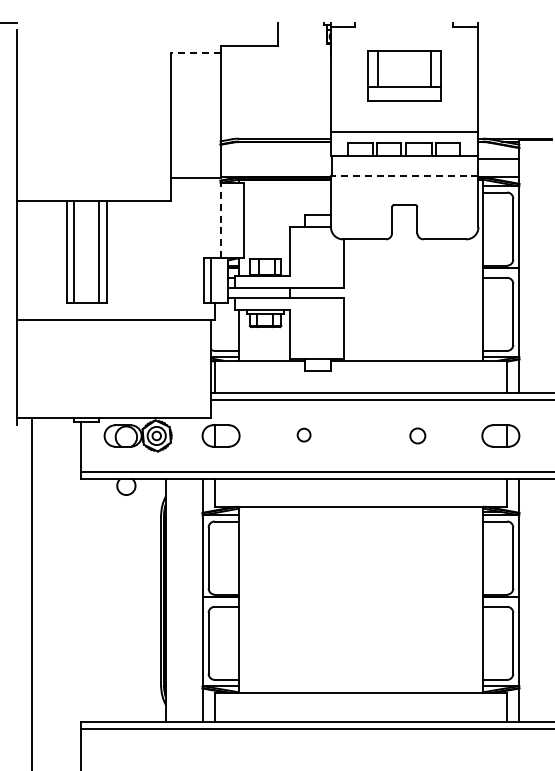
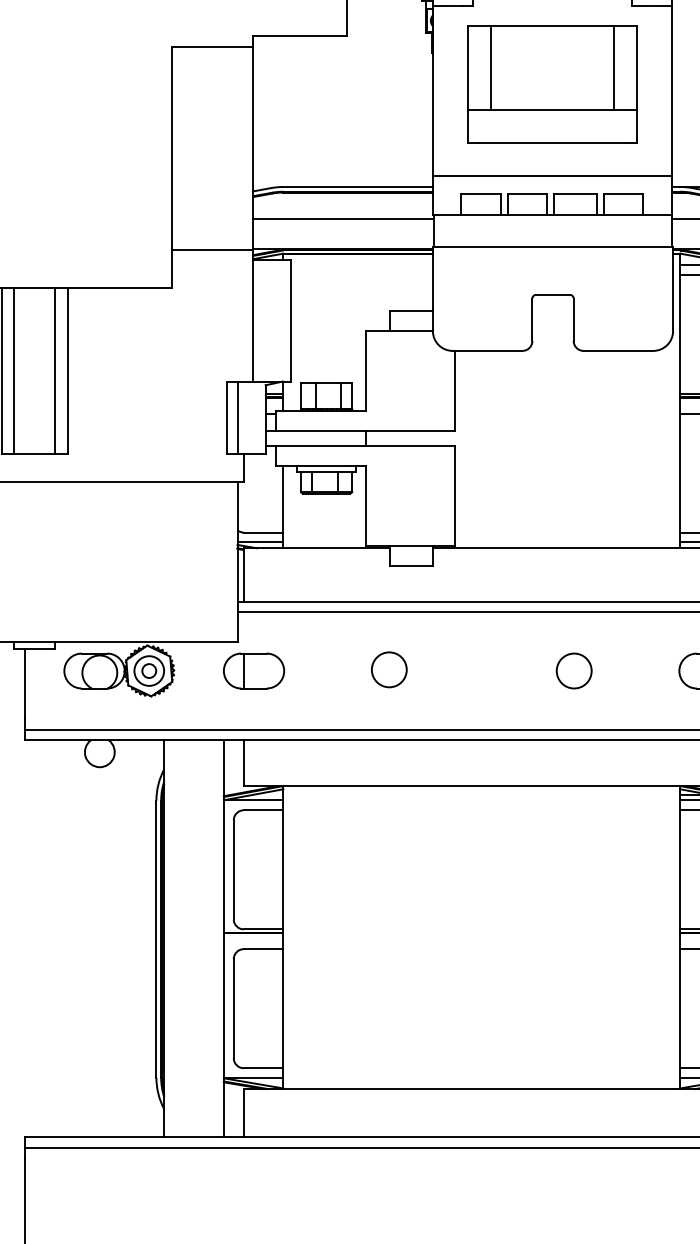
line: (195, 52) -> (212, 46), dashed -> solid
part: (403, 75) -> (551, 84), size x1.43
line: (275, 158) -> (342, 219), added
line: (404, 175) -> (552, 246), dashed -> solid
line: (220, 217) -> (253, 315), dashed -> solid
circle: (303, 434) -> (388, 668), size x1.67
circle: (417, 435) -> (573, 670), size x1.43

